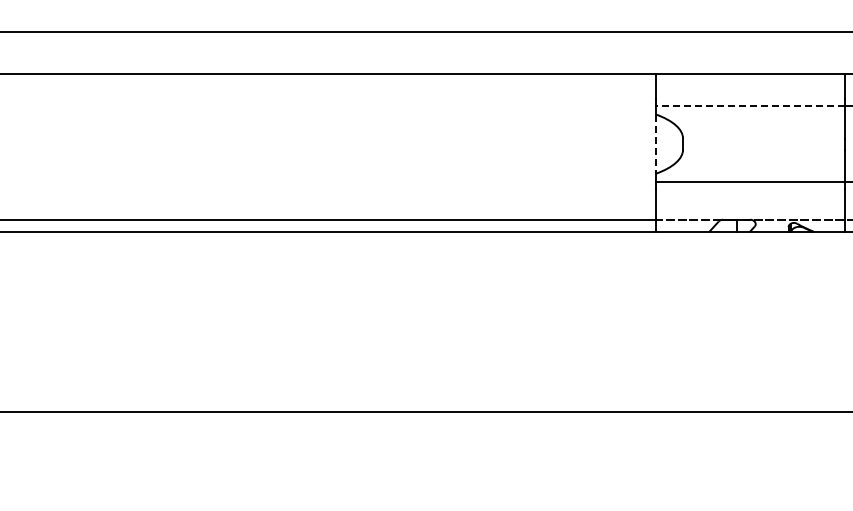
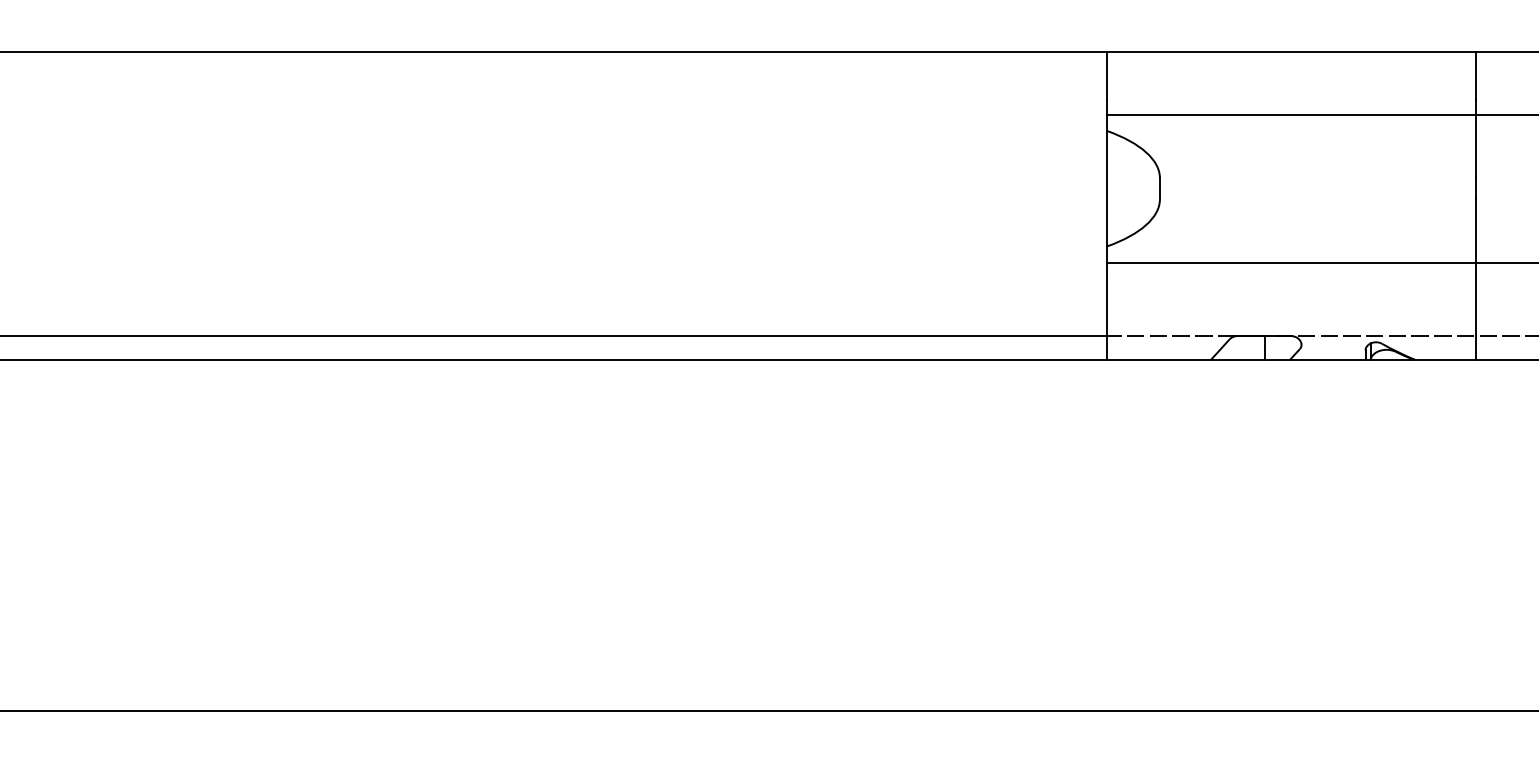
line: (750, 106) -> (1291, 115), dashed -> solid
line: (656, 144) -> (1108, 189), dashed -> solid

